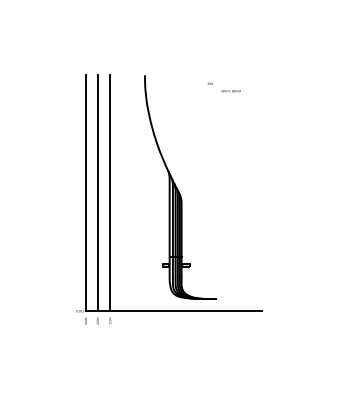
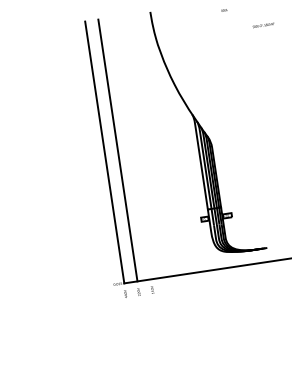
text: (230, 91) -> (262, 25), moved
line: (109, 193) -> (130, 148), removed

